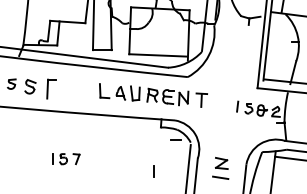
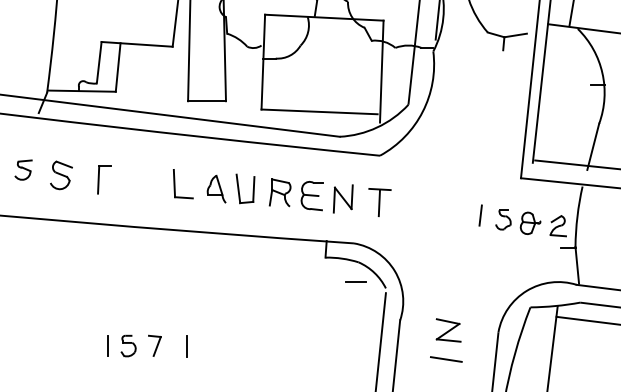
part: (51, 88) -> (104, 178), size x0.71
part: (153, 95) -> (282, 192), moved
part: (66, 159) -> (134, 346), moved
line: (153, 171) -> (185, 346), moved

